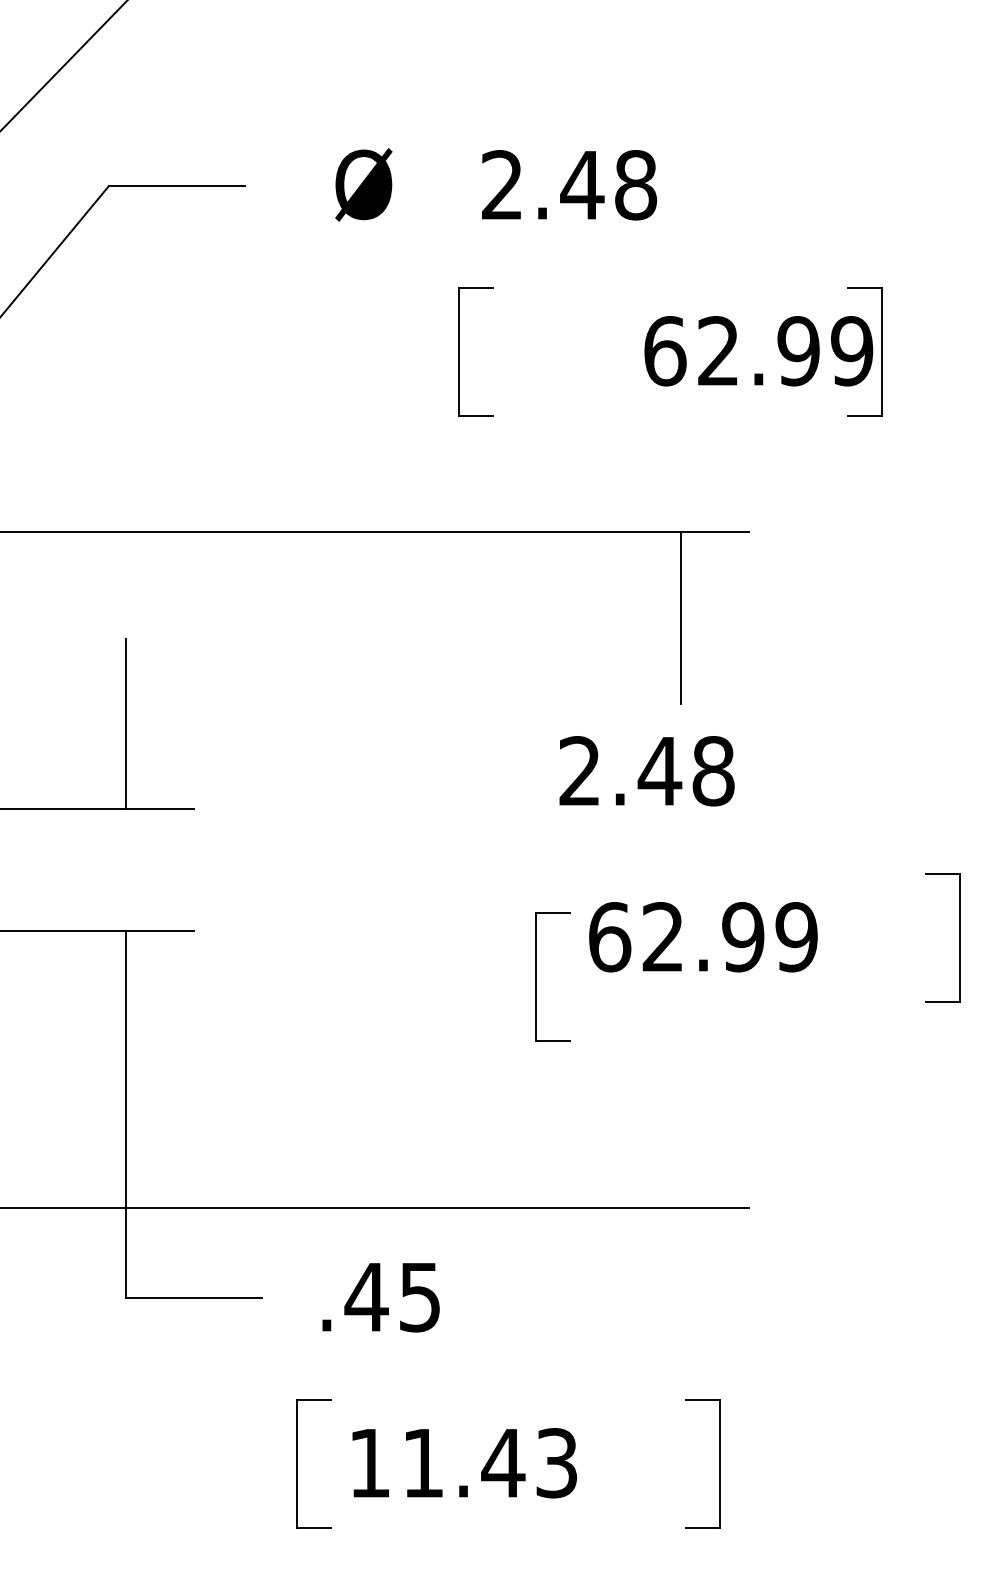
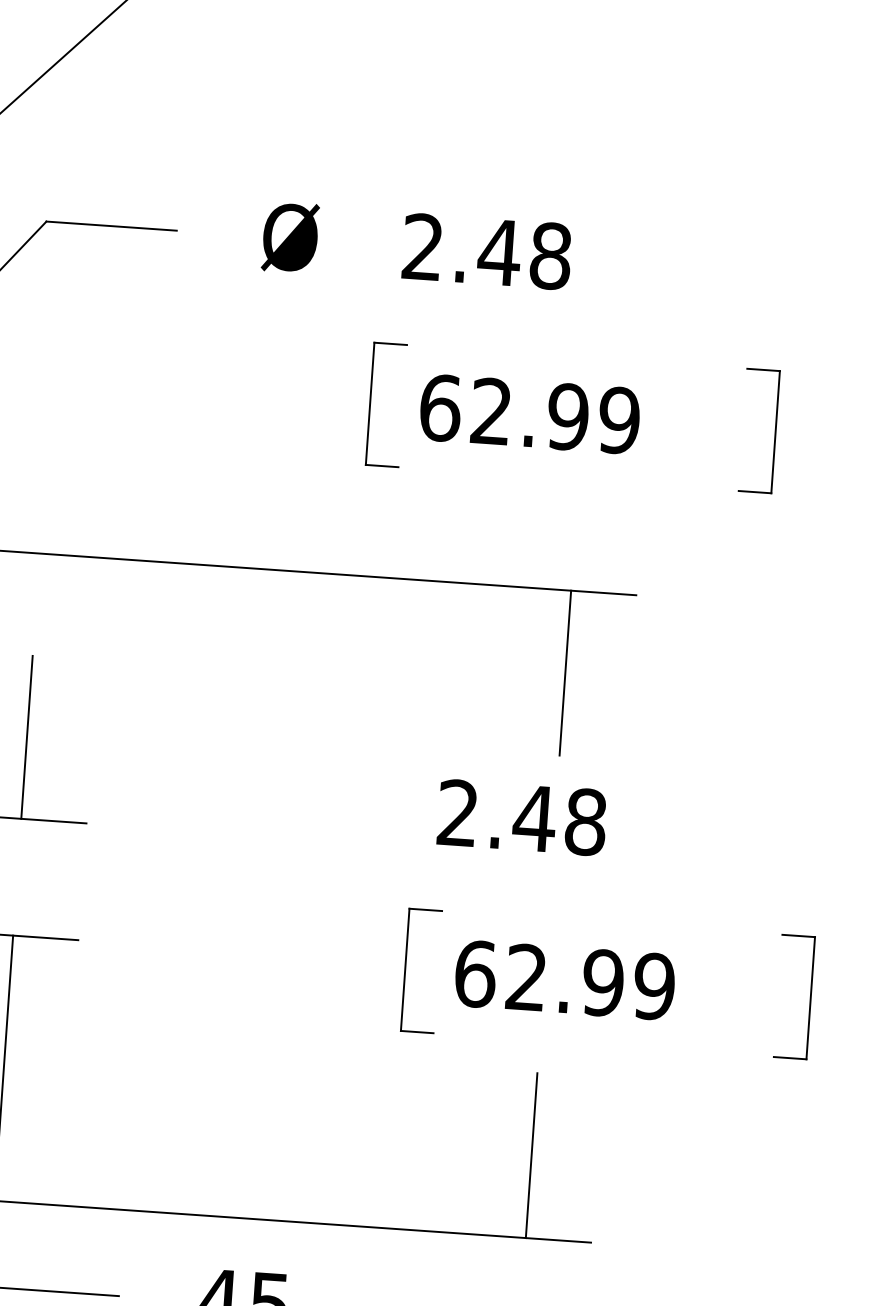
text: (758, 351) -> (529, 414), moved
part: (536, 976) -> (405, 969), moved
line: (681, 1121) -> (531, 1155), added

